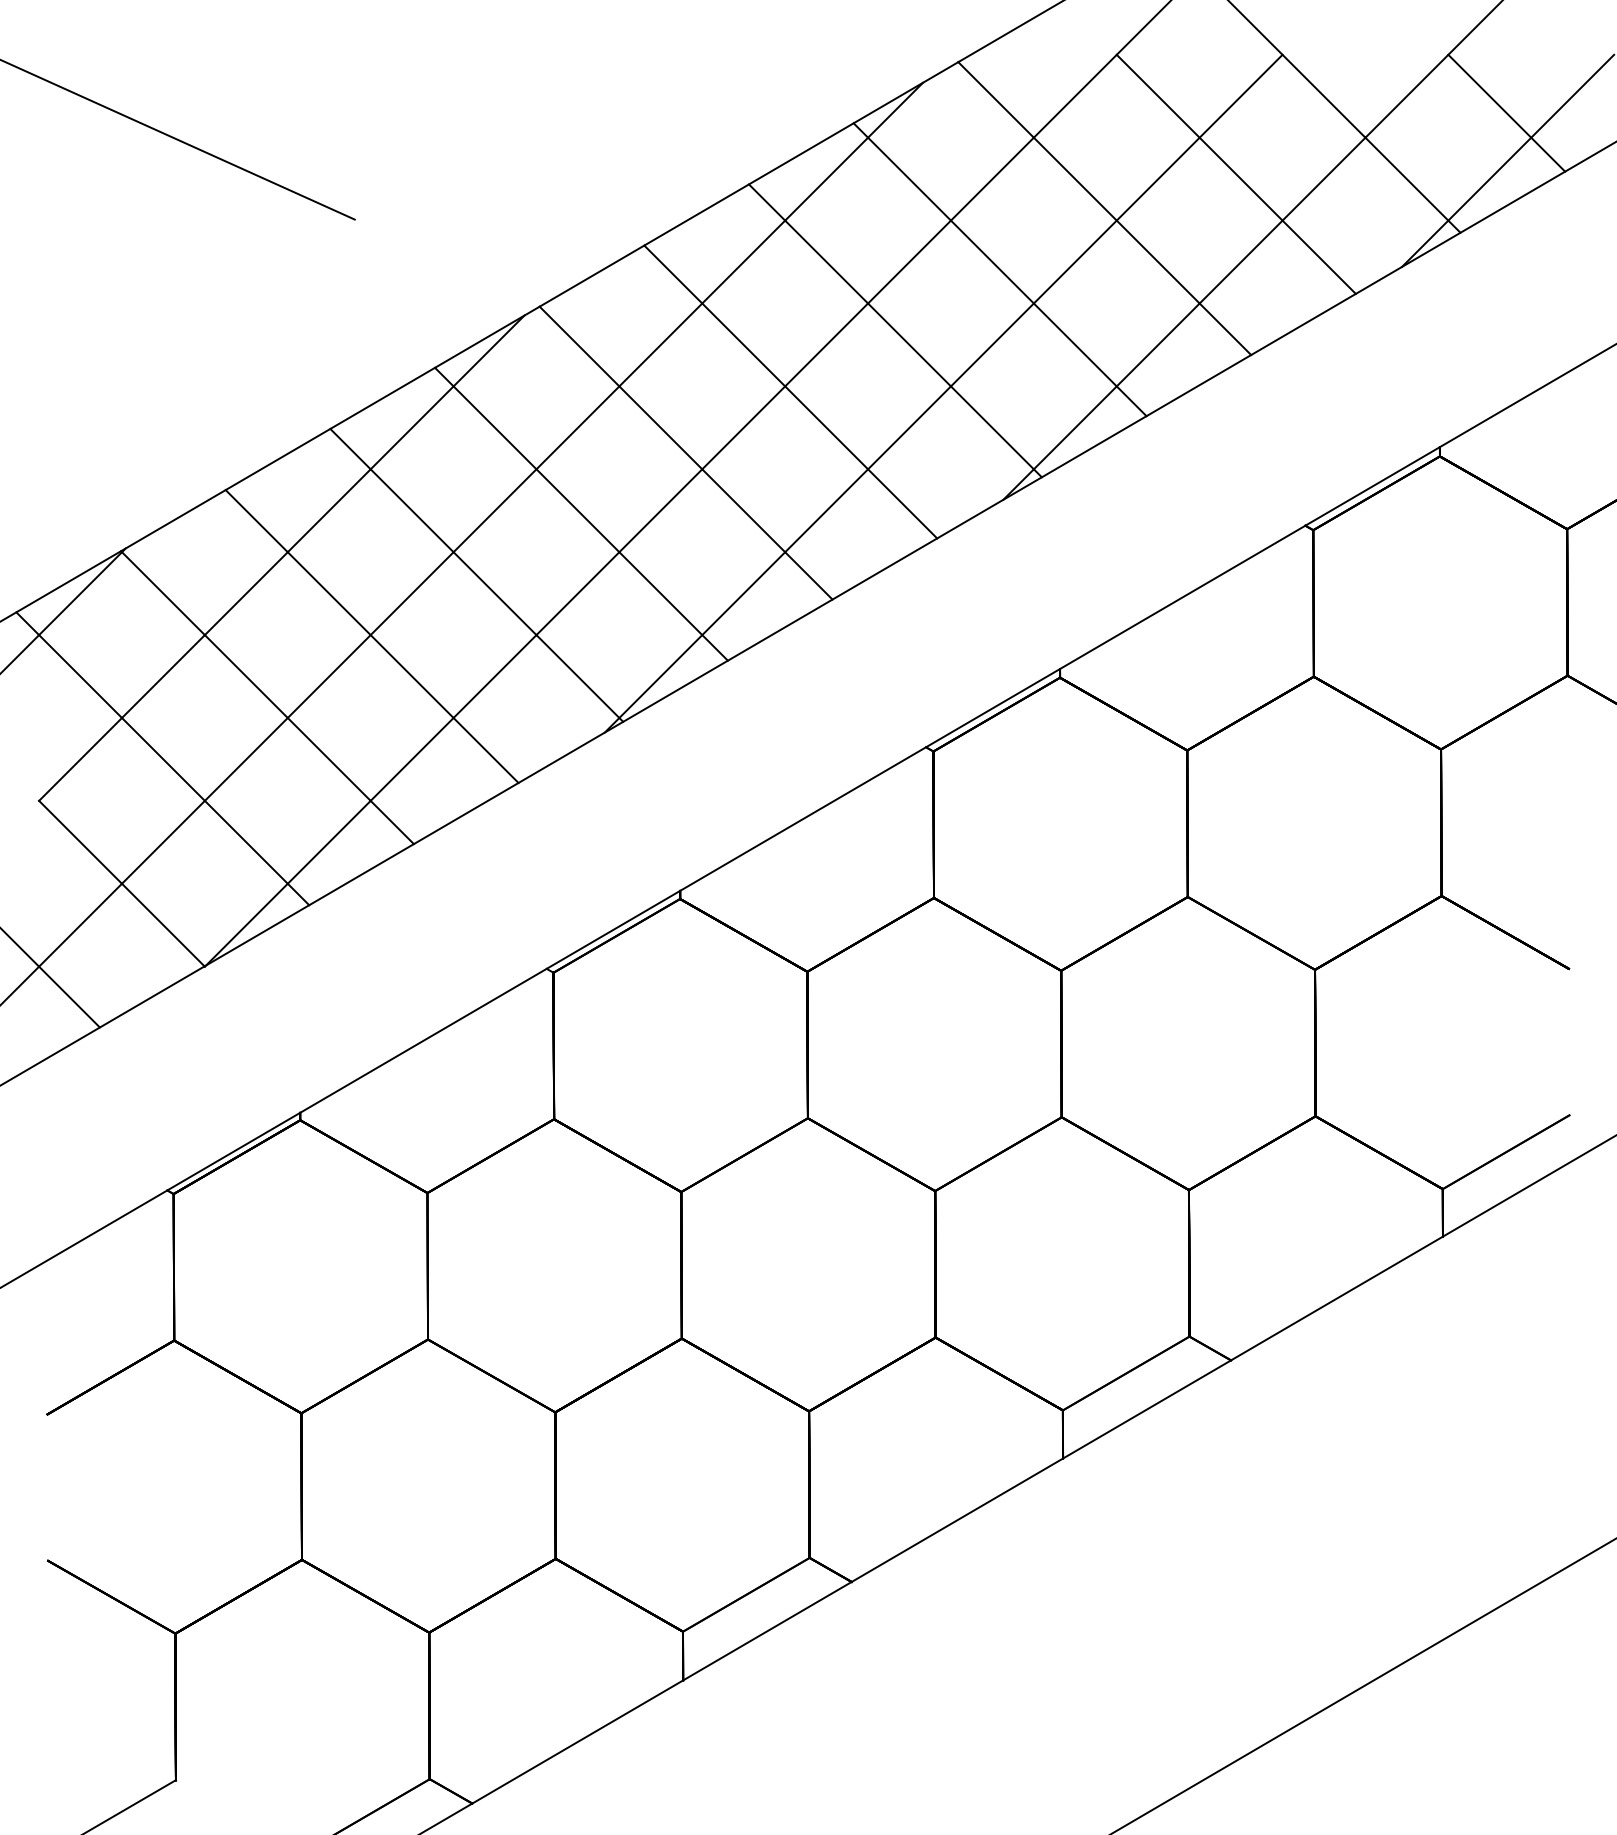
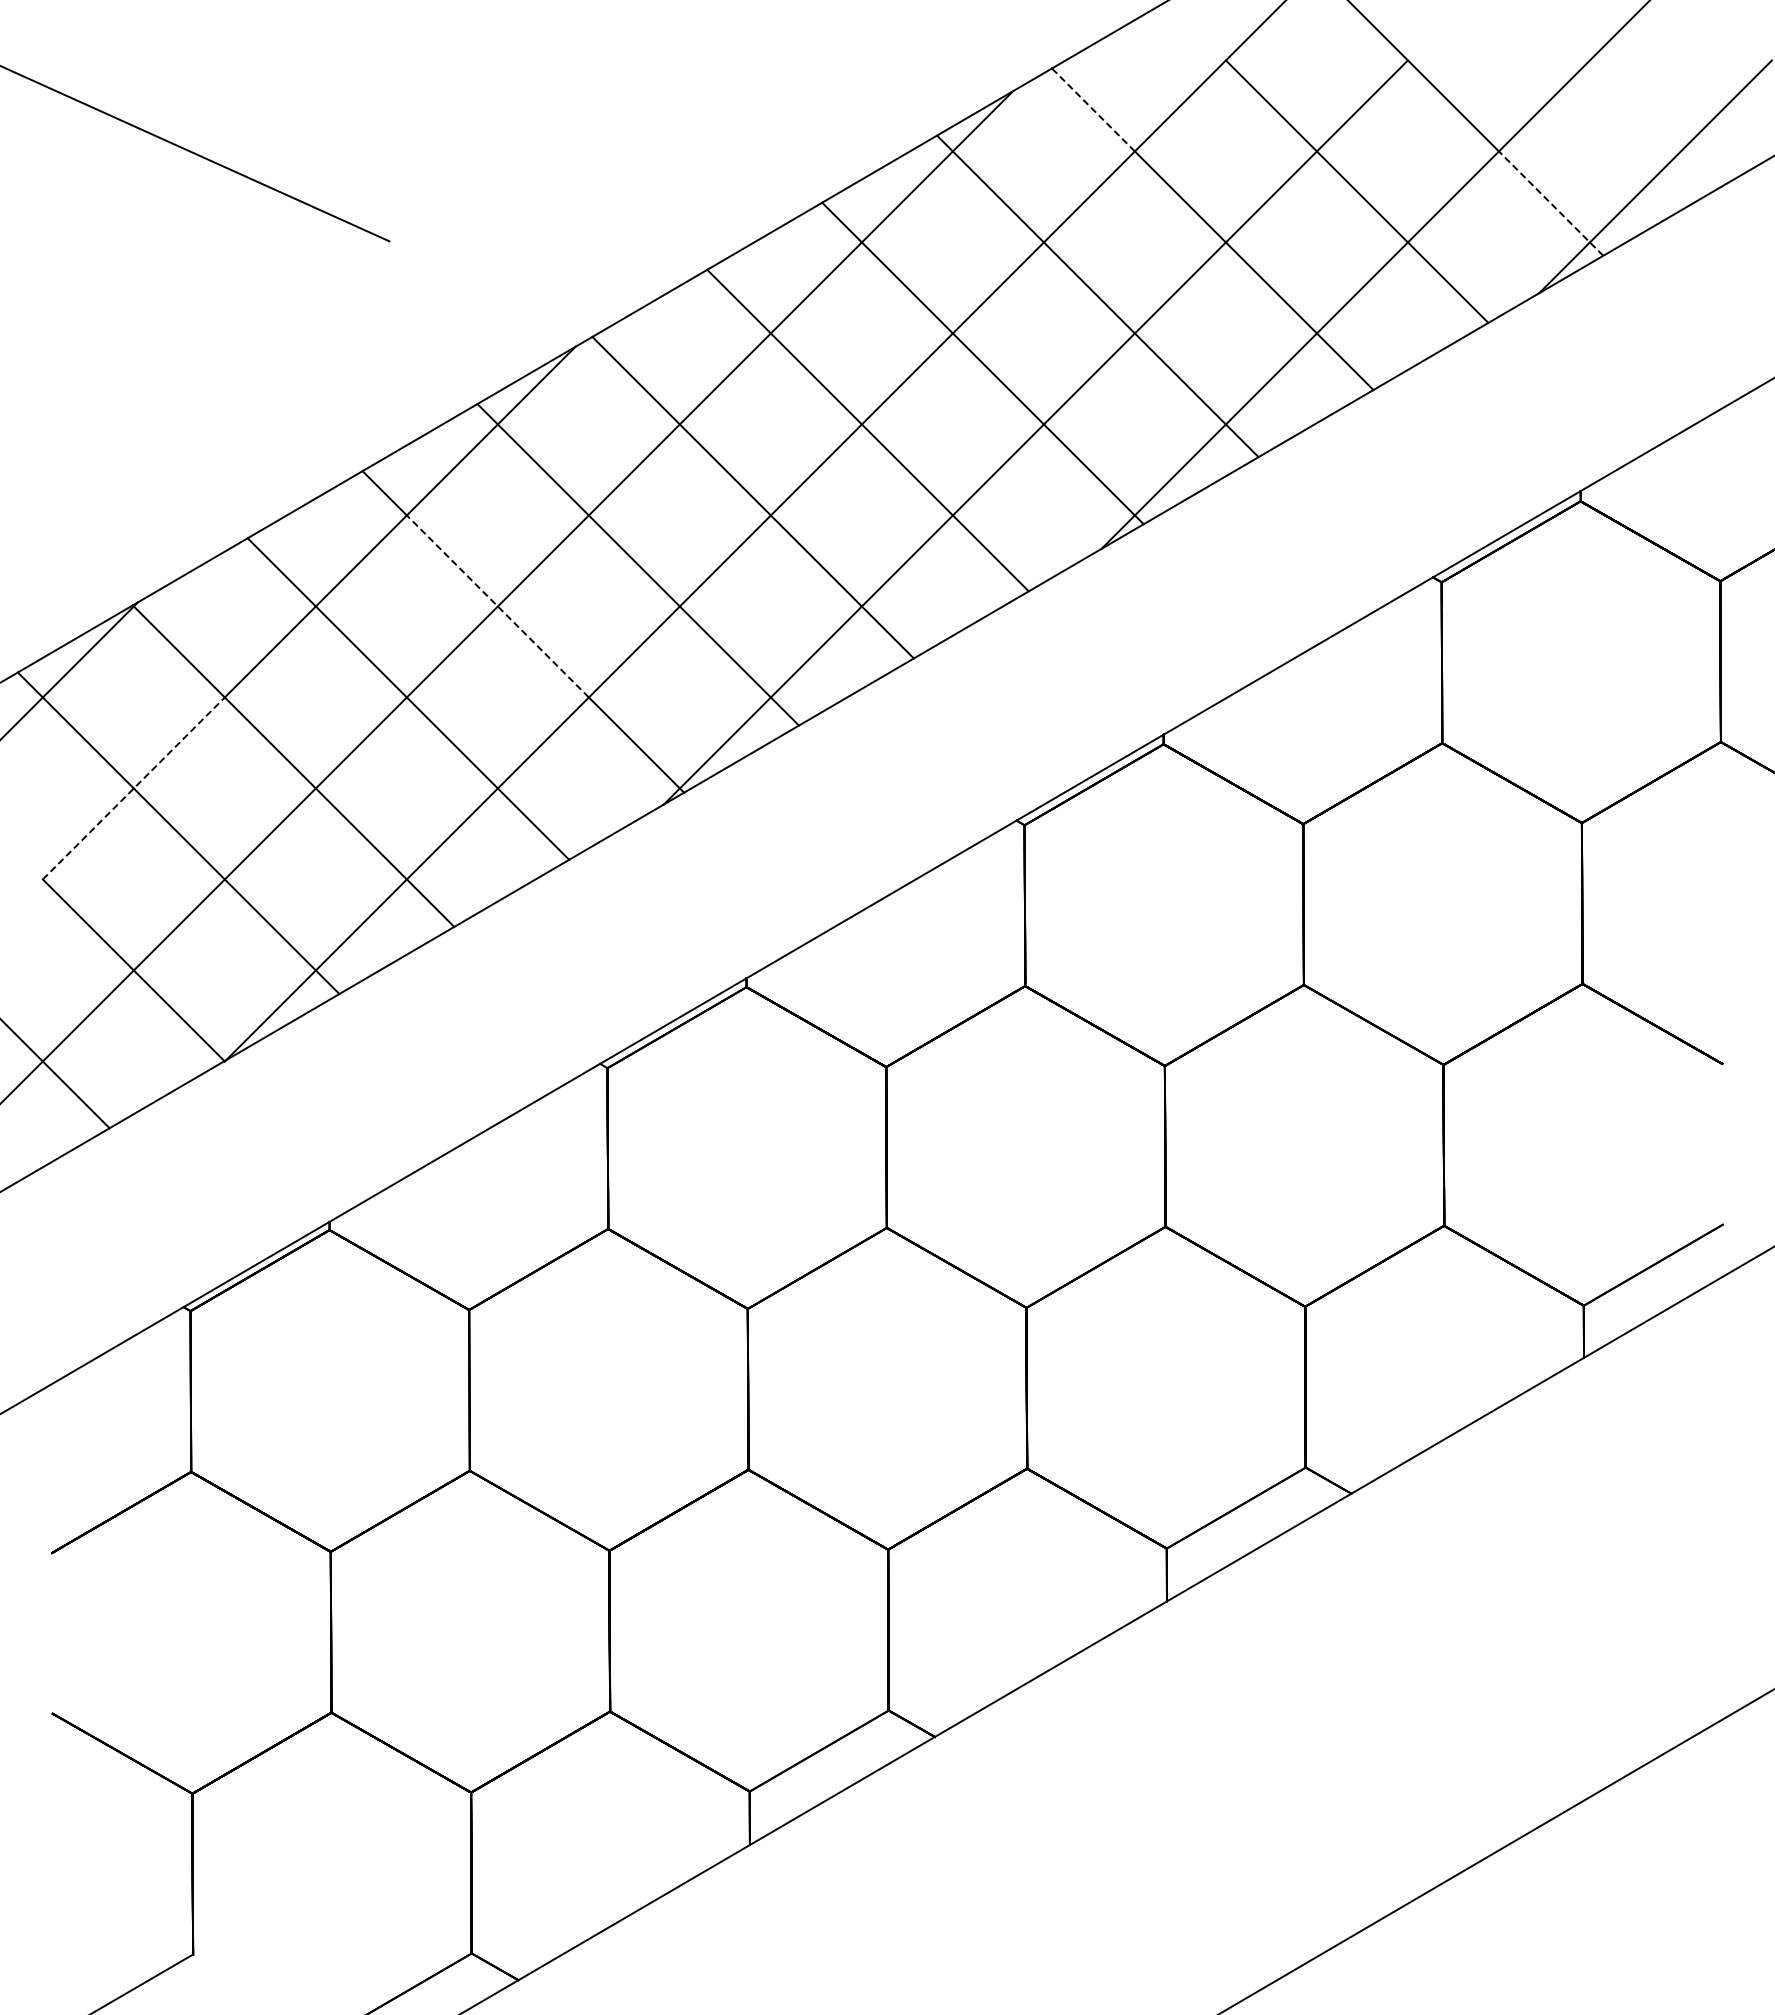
line: (996, 99) -> (1093, 109), solid -> dashed
line: (1506, 113) -> (1653, 124), removed
line: (1413, 185) -> (1551, 203), solid -> dashed
line: (453, 552) -> (497, 606), solid -> dashed
line: (121, 718) -> (133, 788), solid -> dashed

